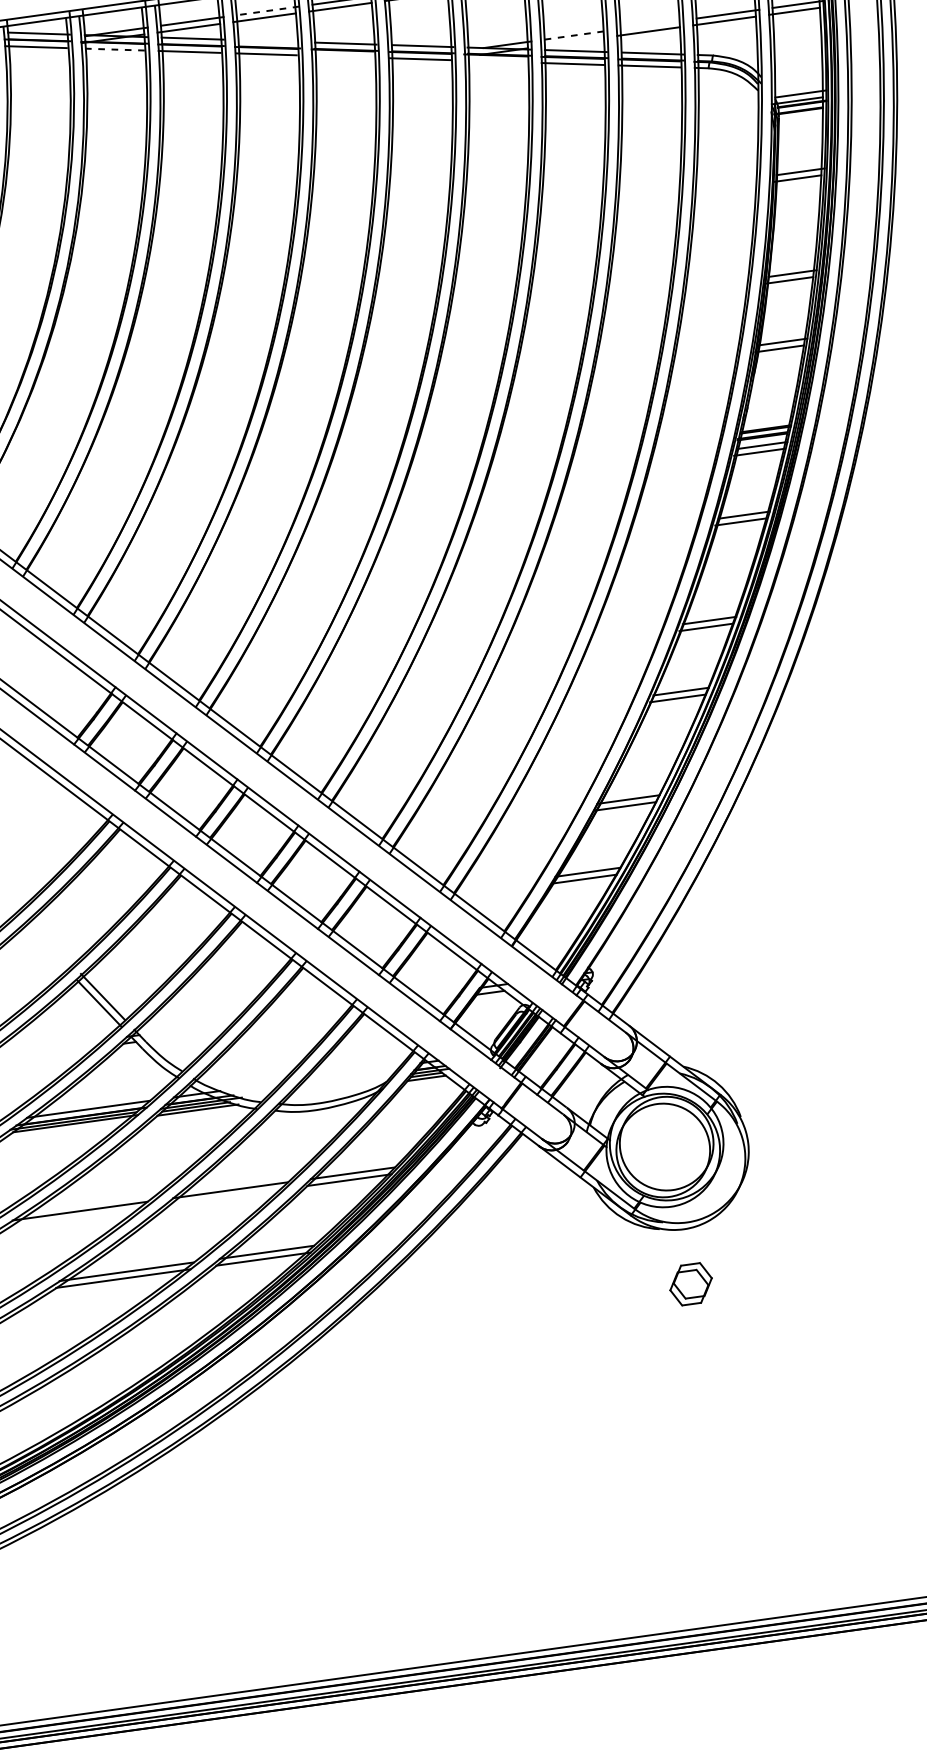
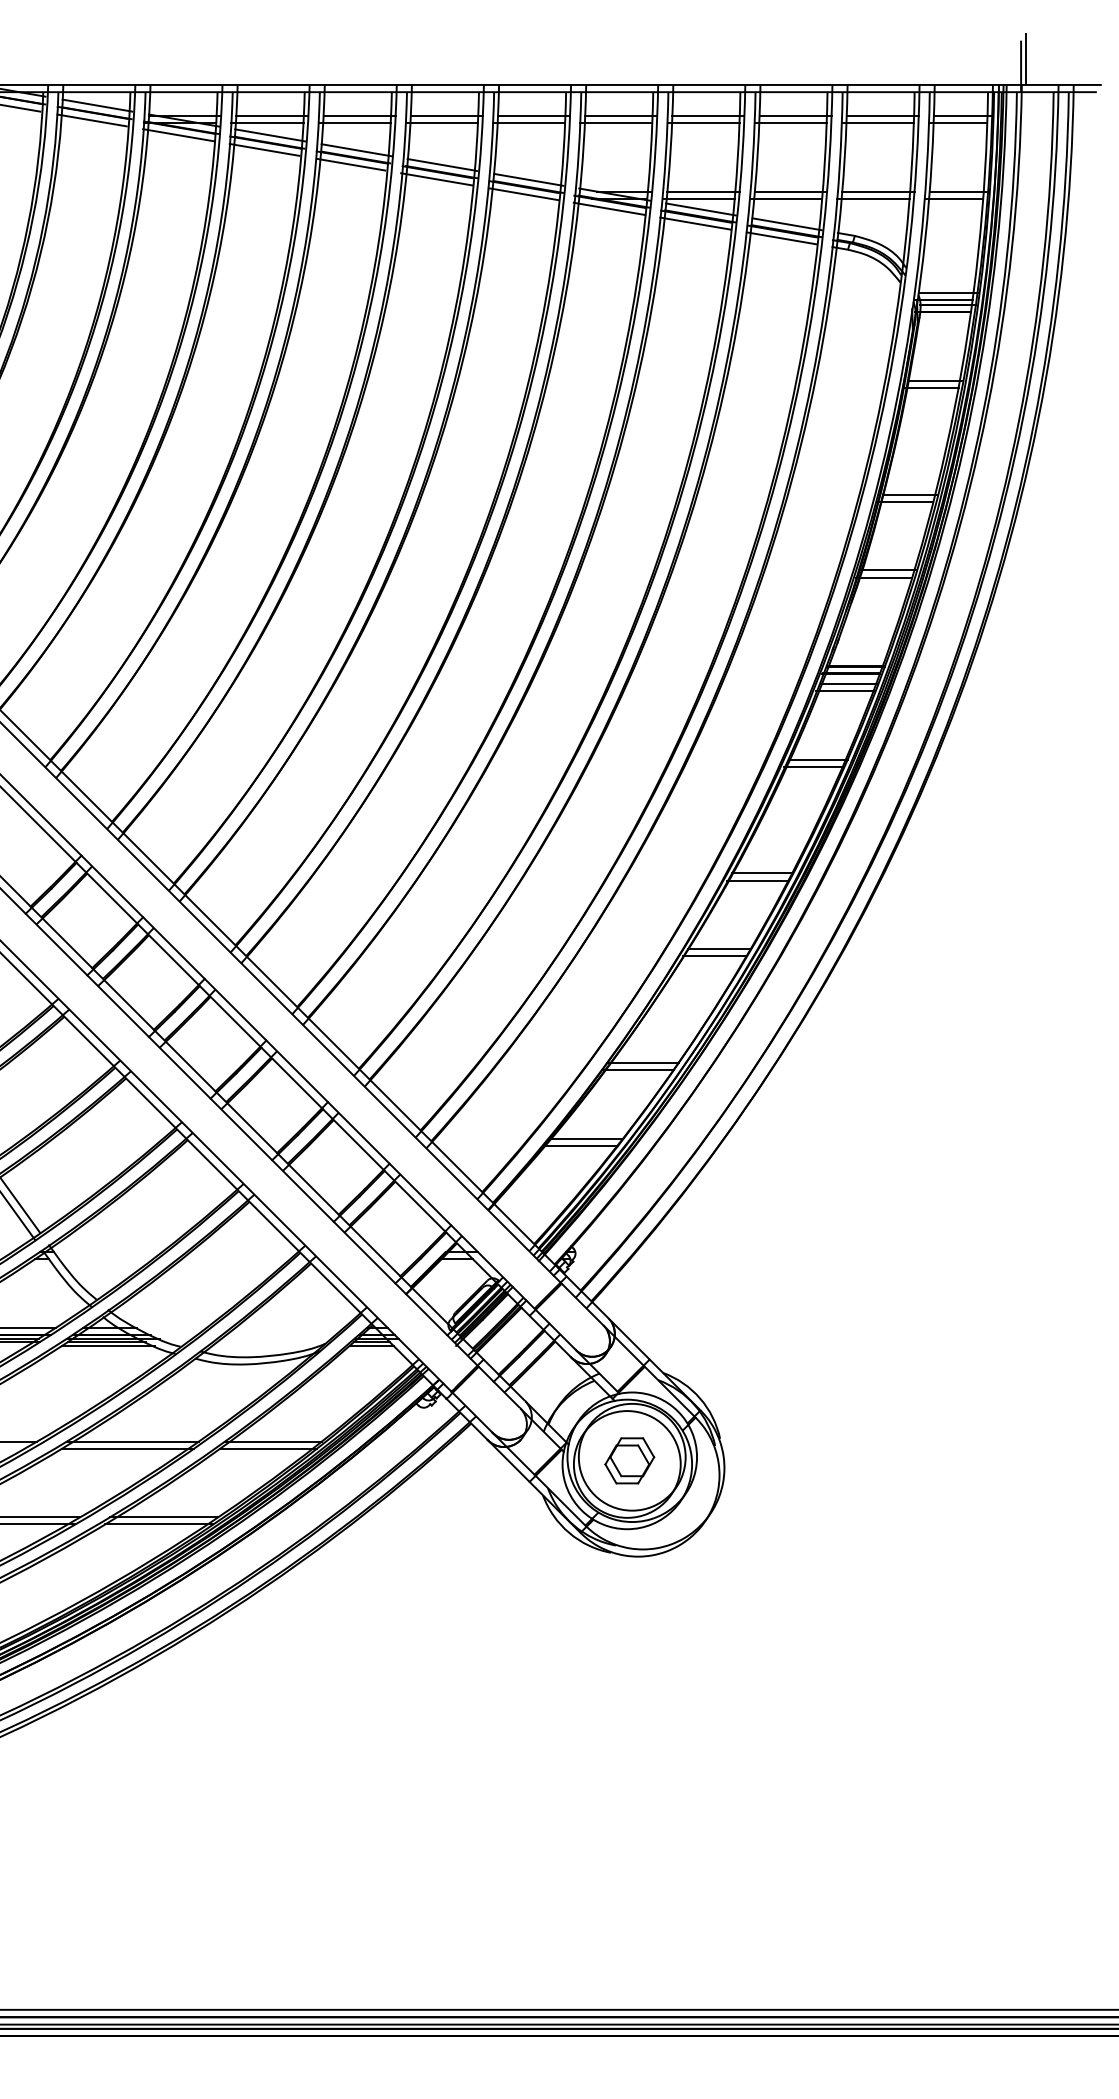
line: (267, 10) -> (359, 115), dashed -> solid
line: (651, 24) -> (790, 191), added
line: (576, 35) -> (704, 191), dashed -> solid
line: (269, 41) -> (356, 150), added
line: (572, 41) -> (698, 198), added
line: (113, 49) -> (178, 135), dashed -> solid
line: (342, 56) -> (436, 179), added
line: (496, 61) -> (609, 208), added
line: (227, 1196) -> (127, 1448), added
part: (690, 1284) -> (629, 1460), moved

